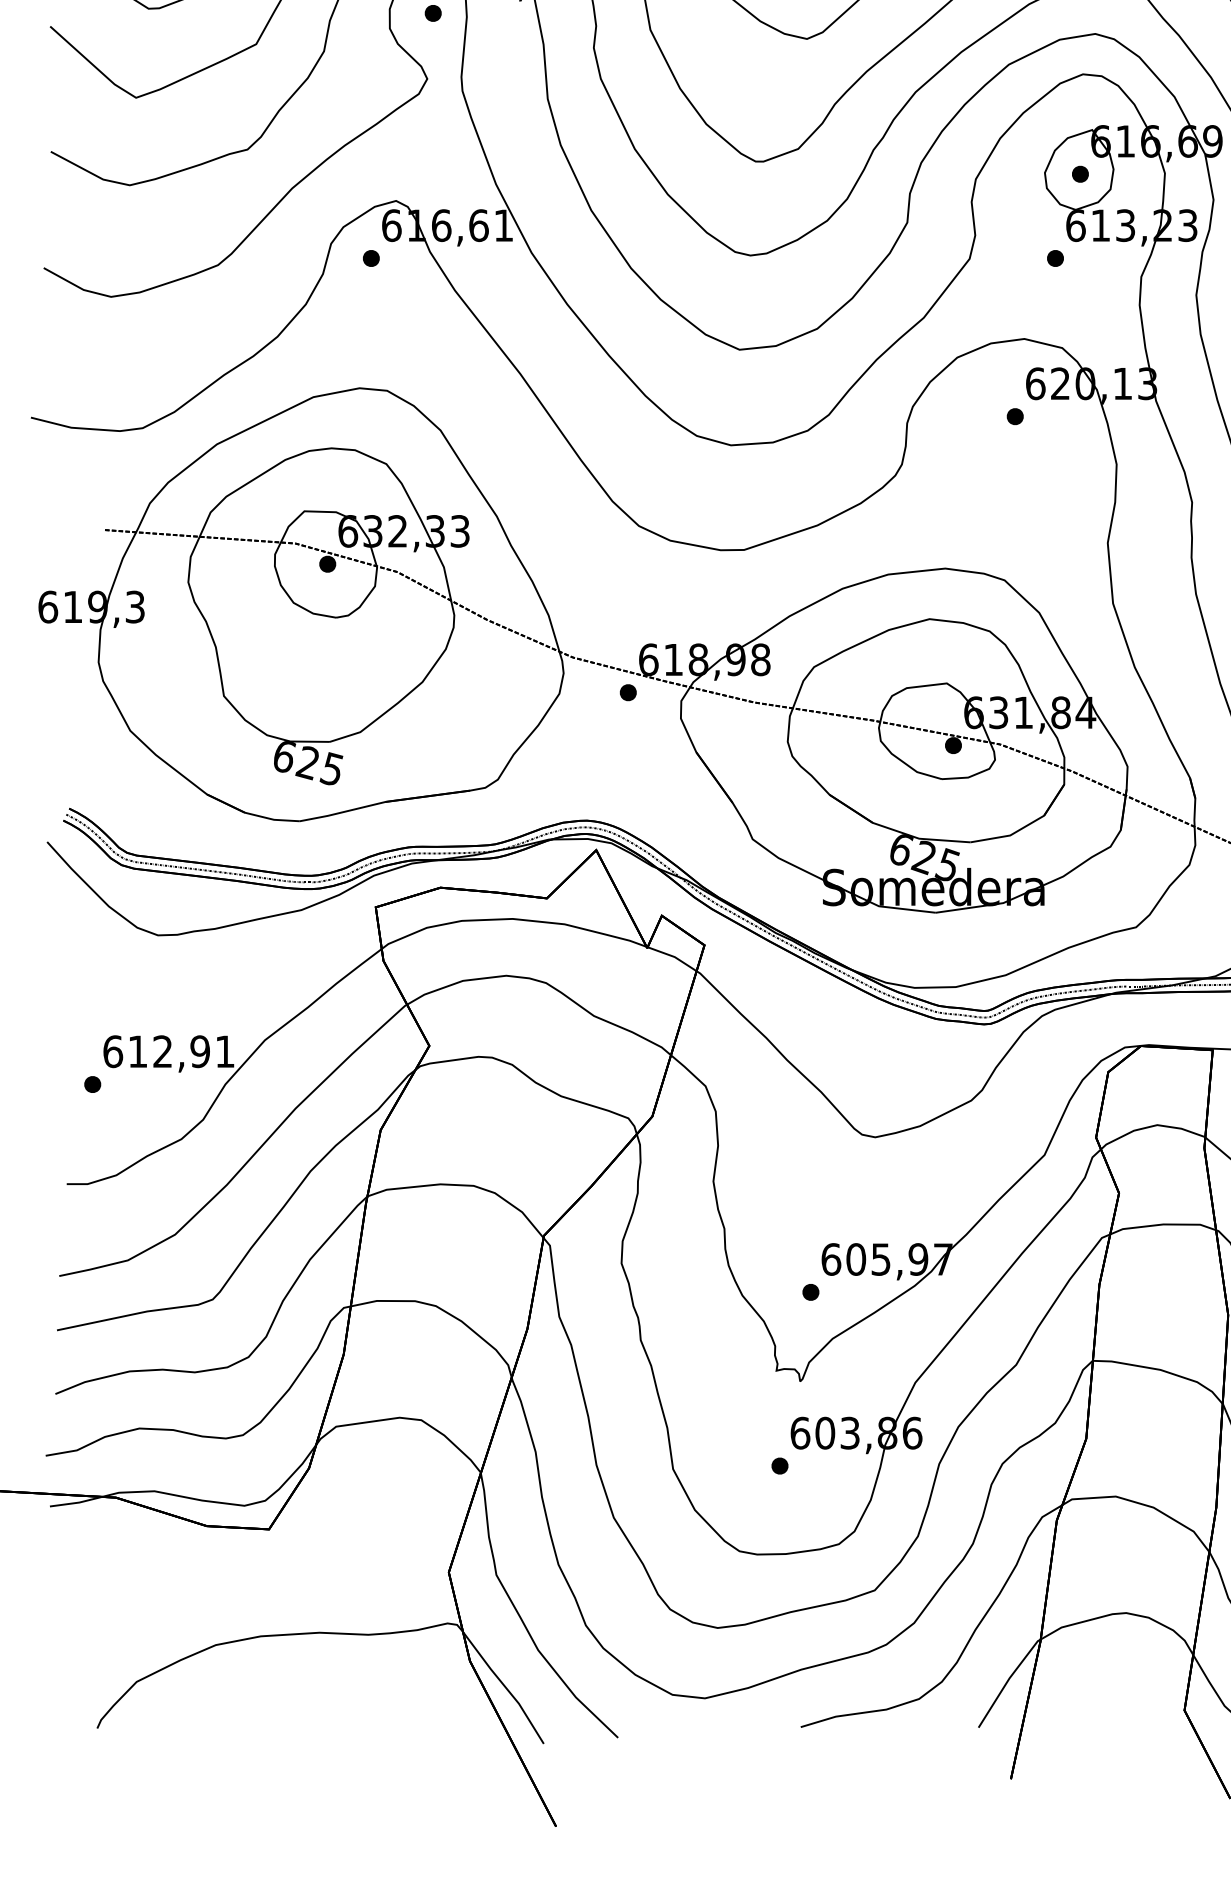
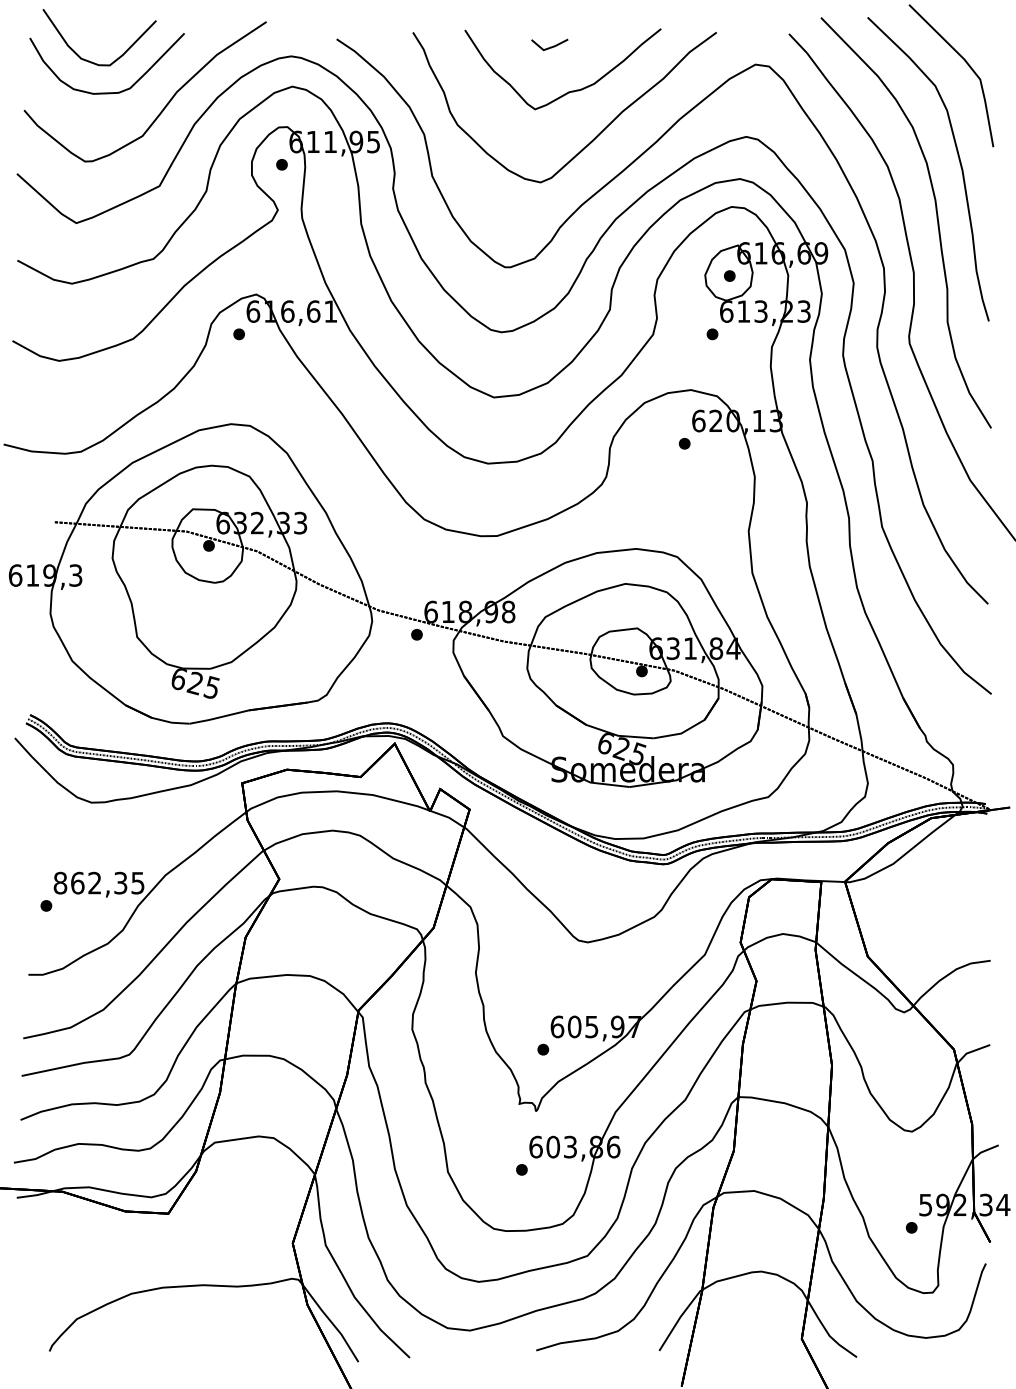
text: (168, 1050) -> (98, 882), 612,91 -> 862,35

